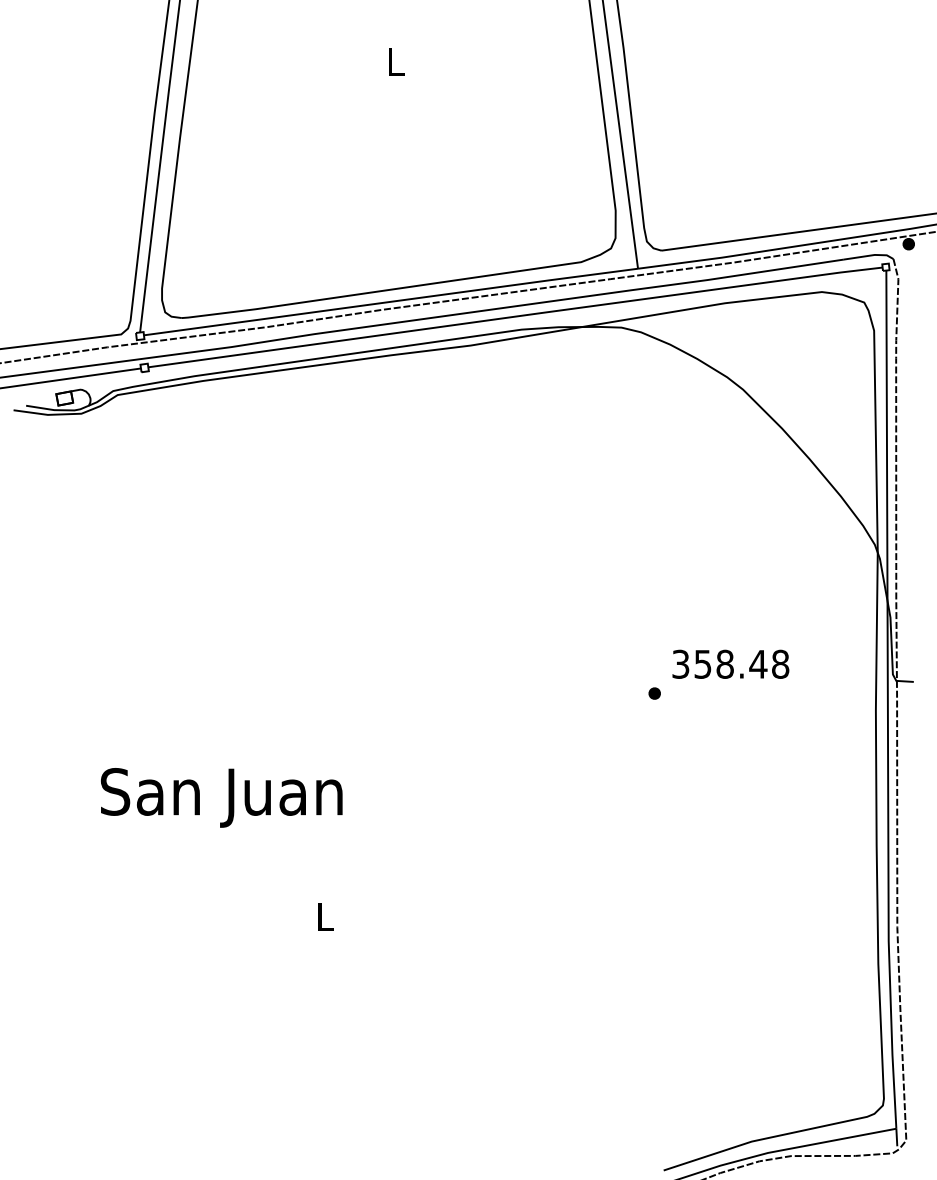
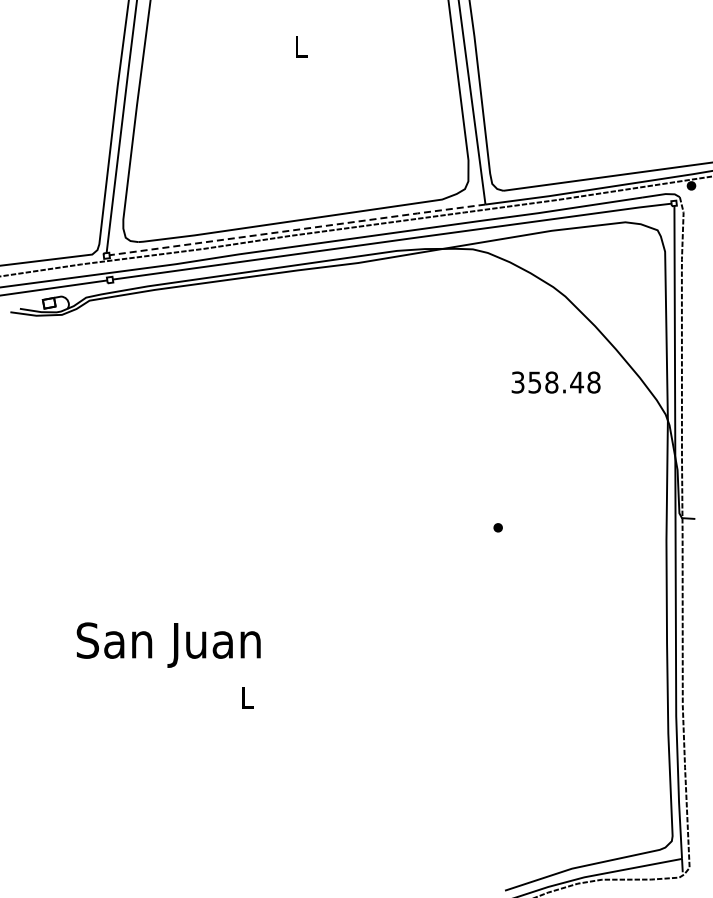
line: (390, 301) -> (297, 229), solid -> dashed
text: (730, 664) -> (555, 382), moved
text: (221, 797) -> (168, 644), moved

